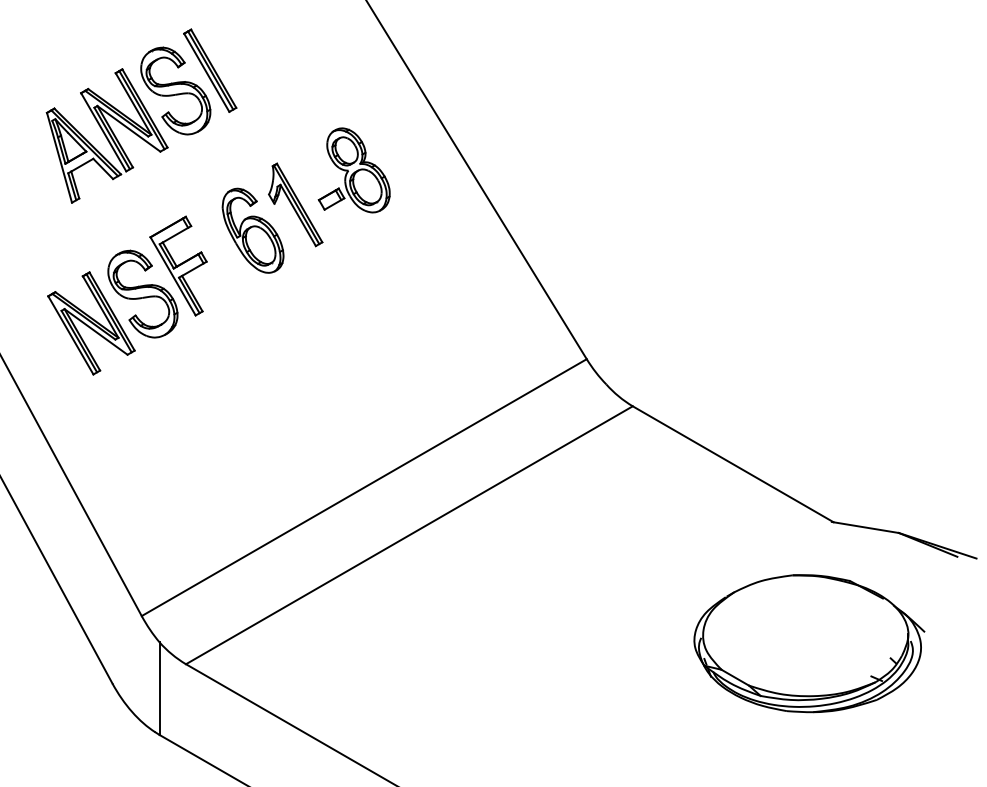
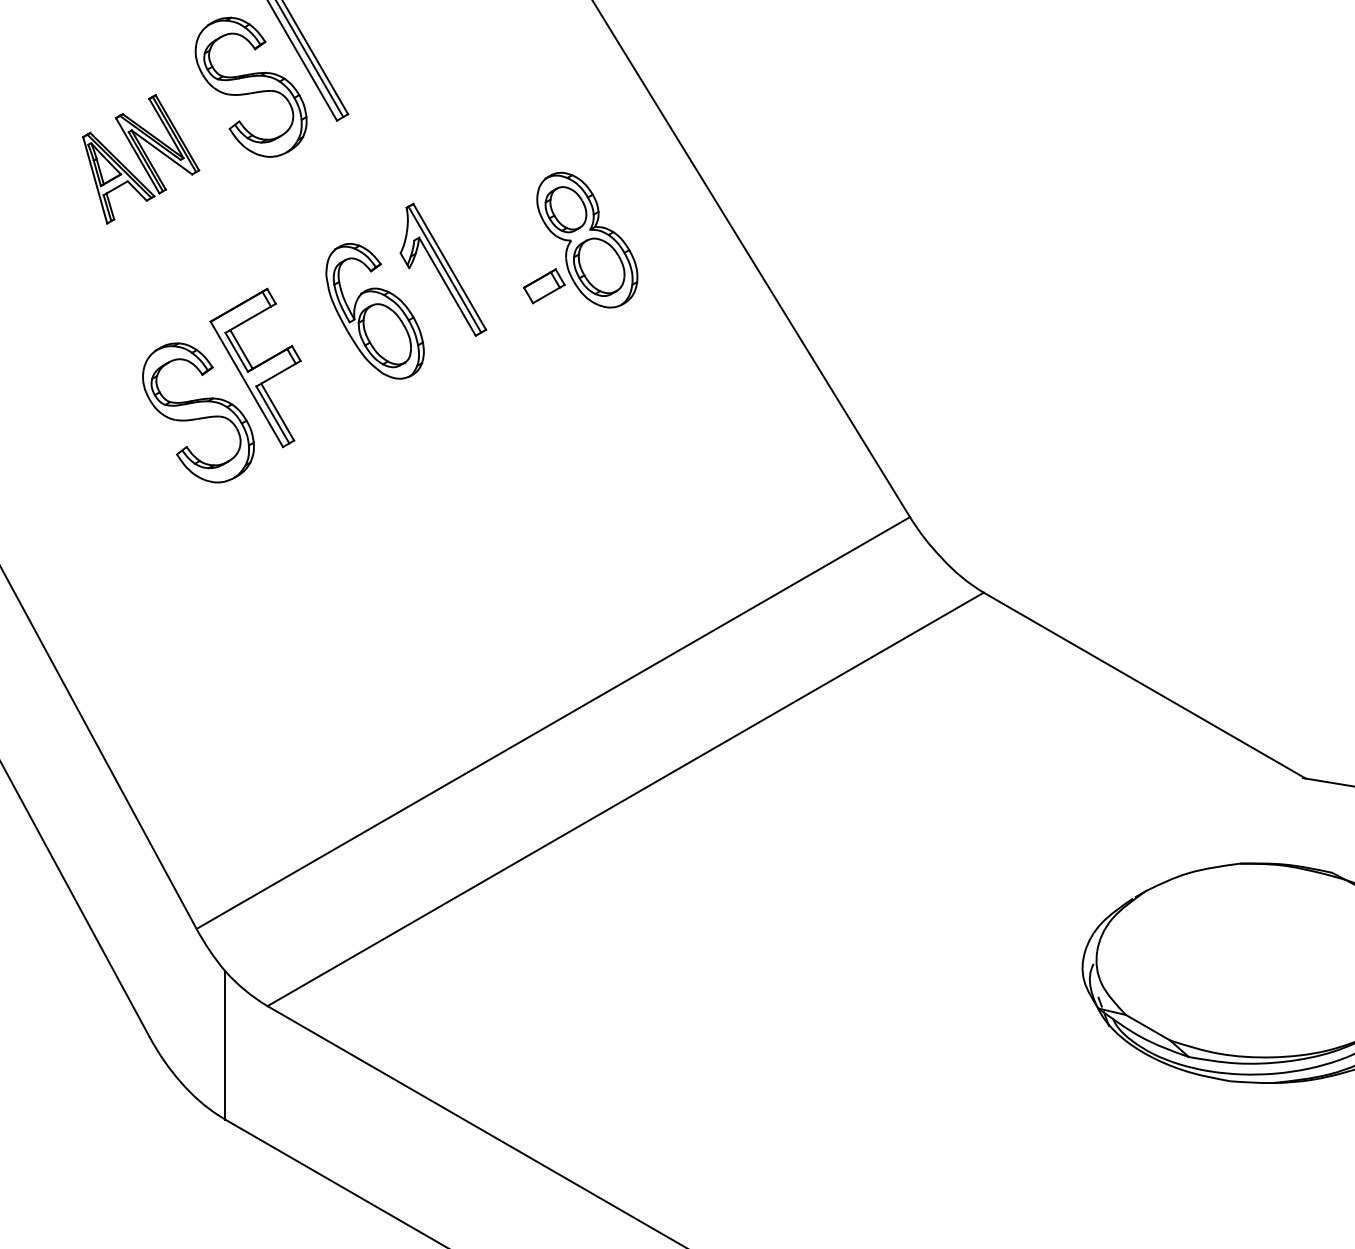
part: (106, 135) -> (140, 158), size x0.6
part: (353, 170) -> (579, 240), moved
part: (91, 323) -> (116, 459), removed

